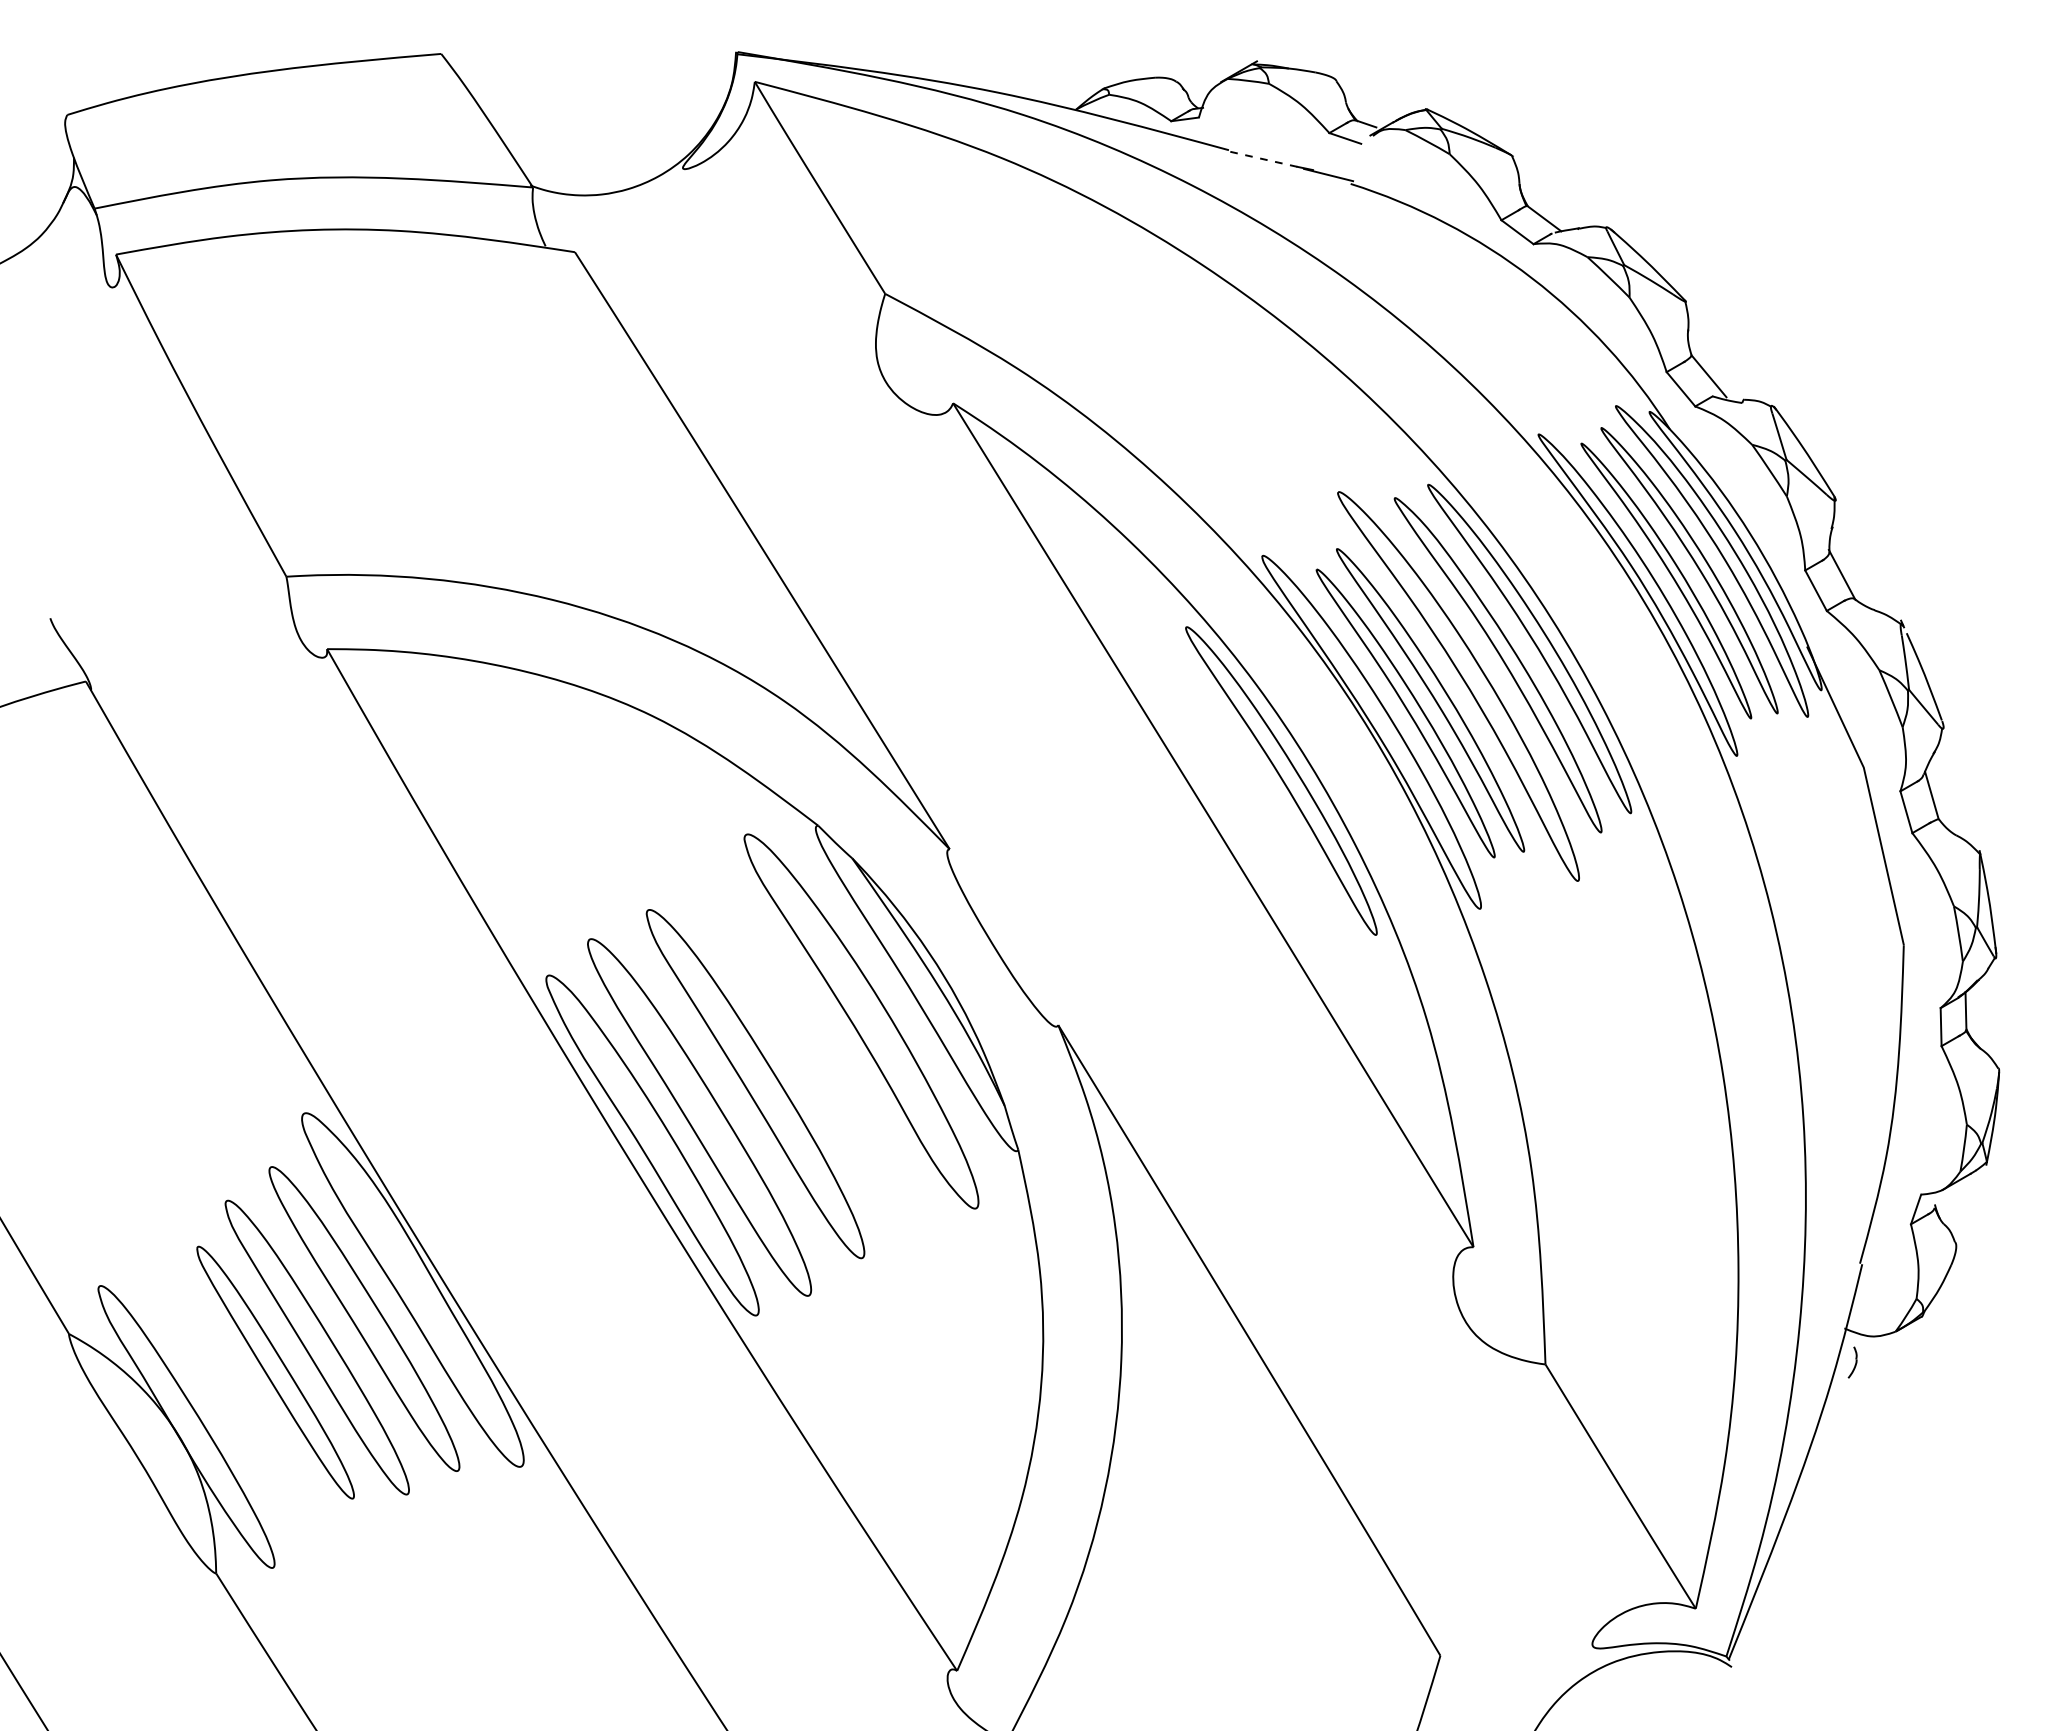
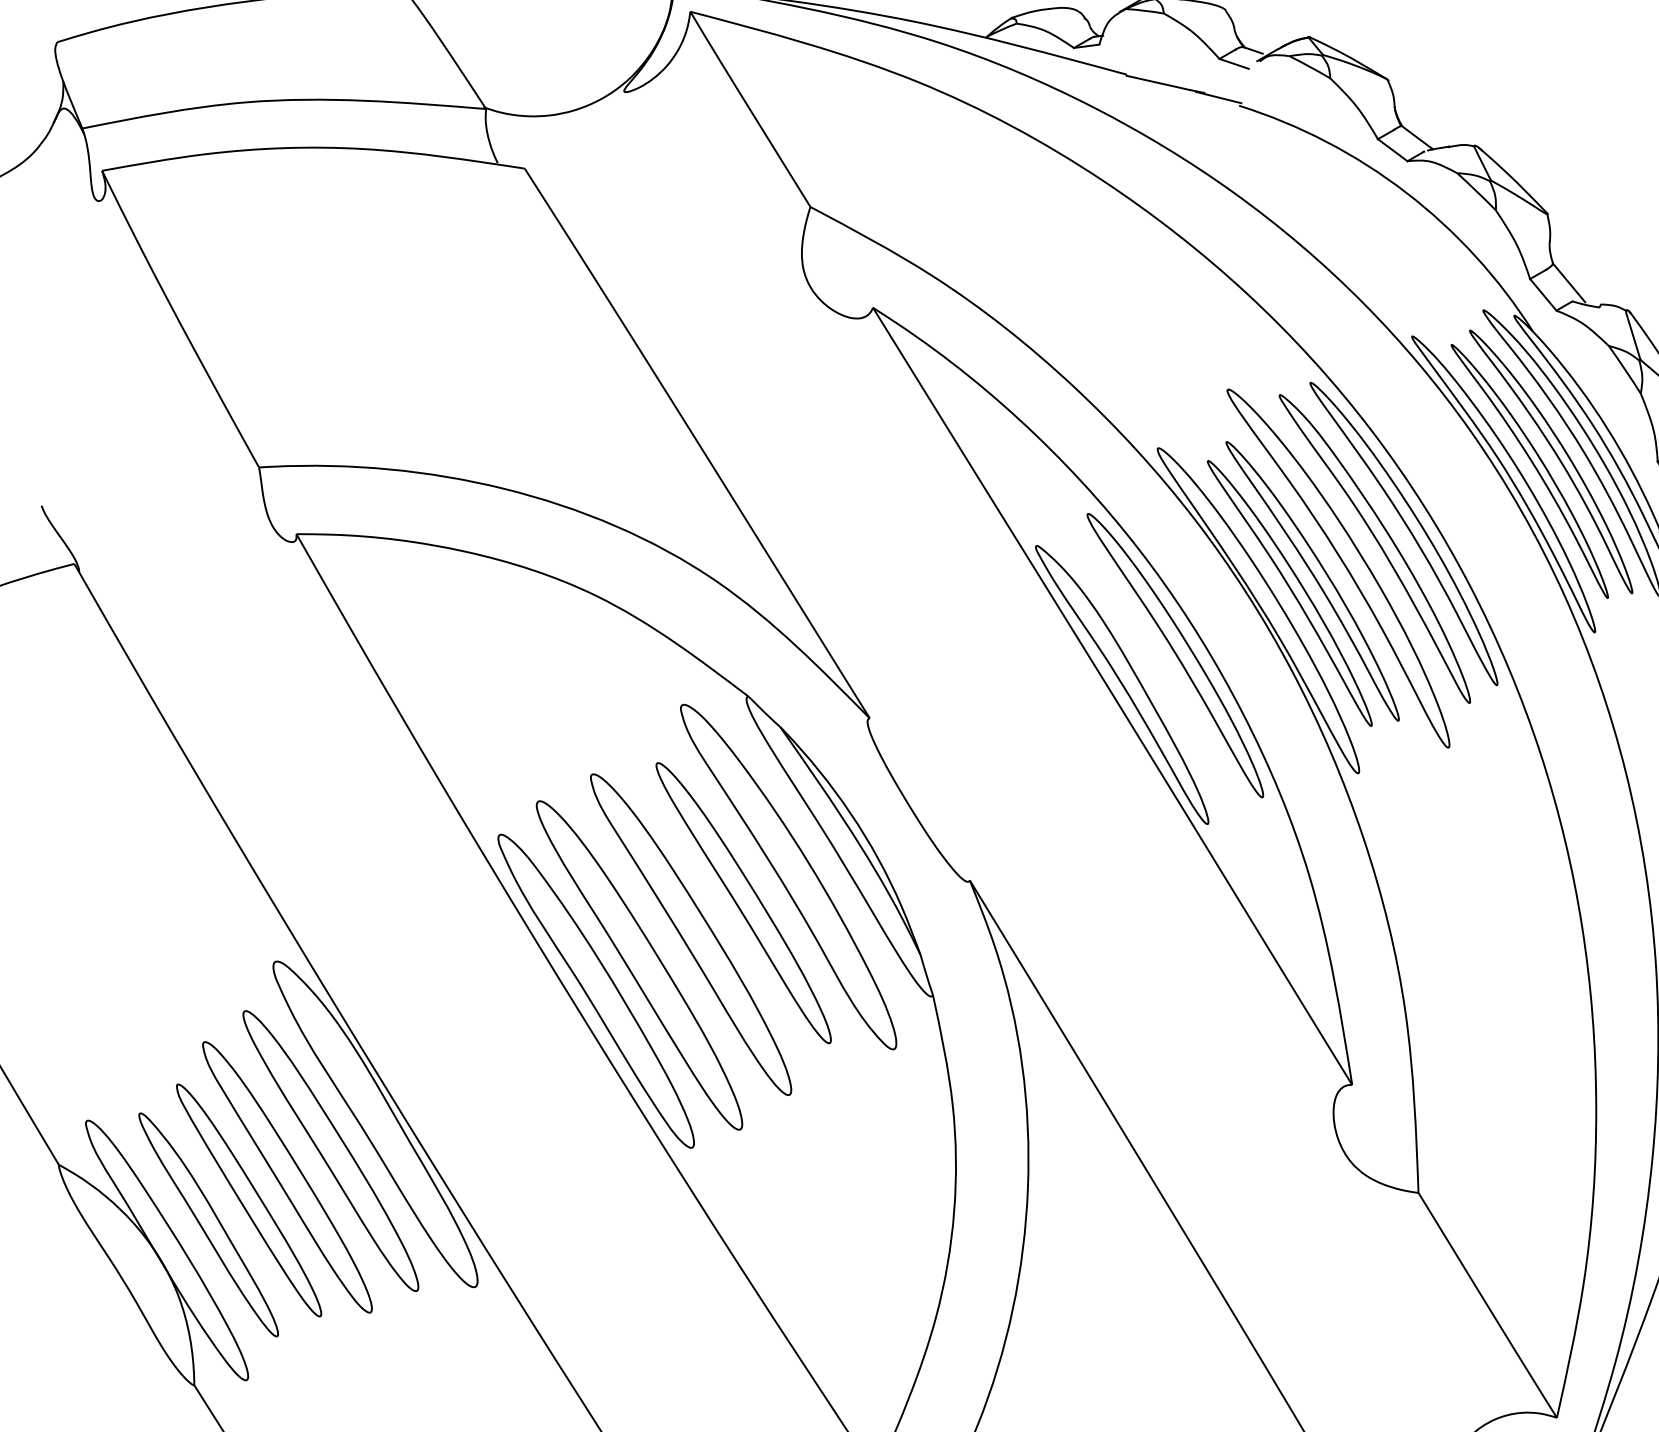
line: (1262, 159) -> (1157, 83), dashed -> solid
part: (1223, 812) -> (1121, 684), added
part: (812, 1049) -> (743, 902), added
part: (231, 1399) -> (208, 1225), added

